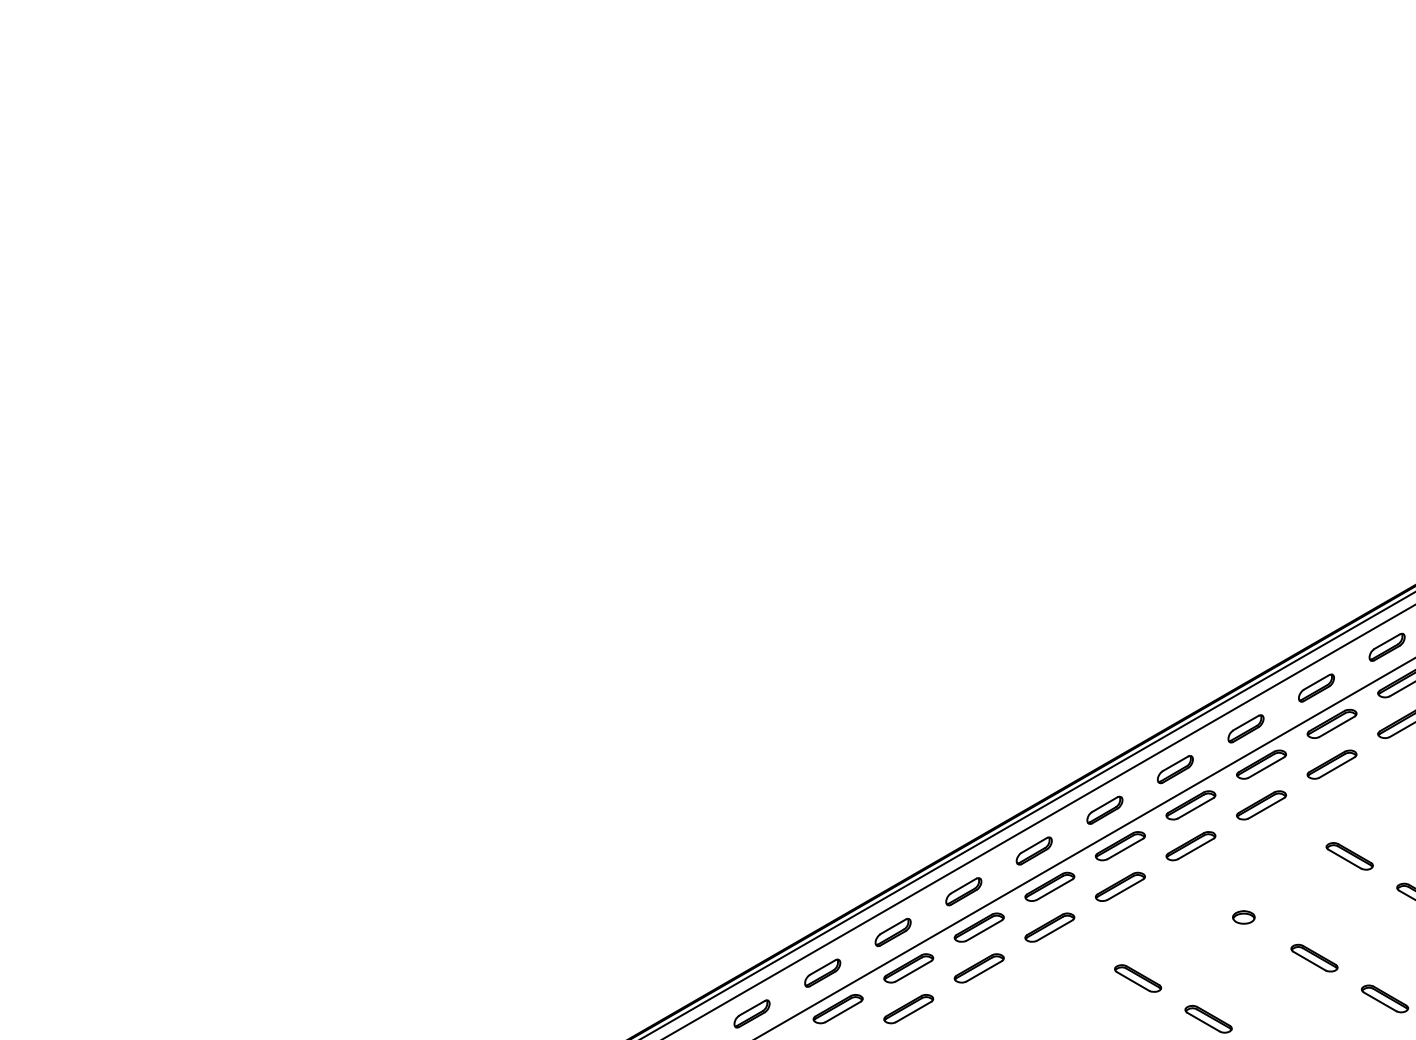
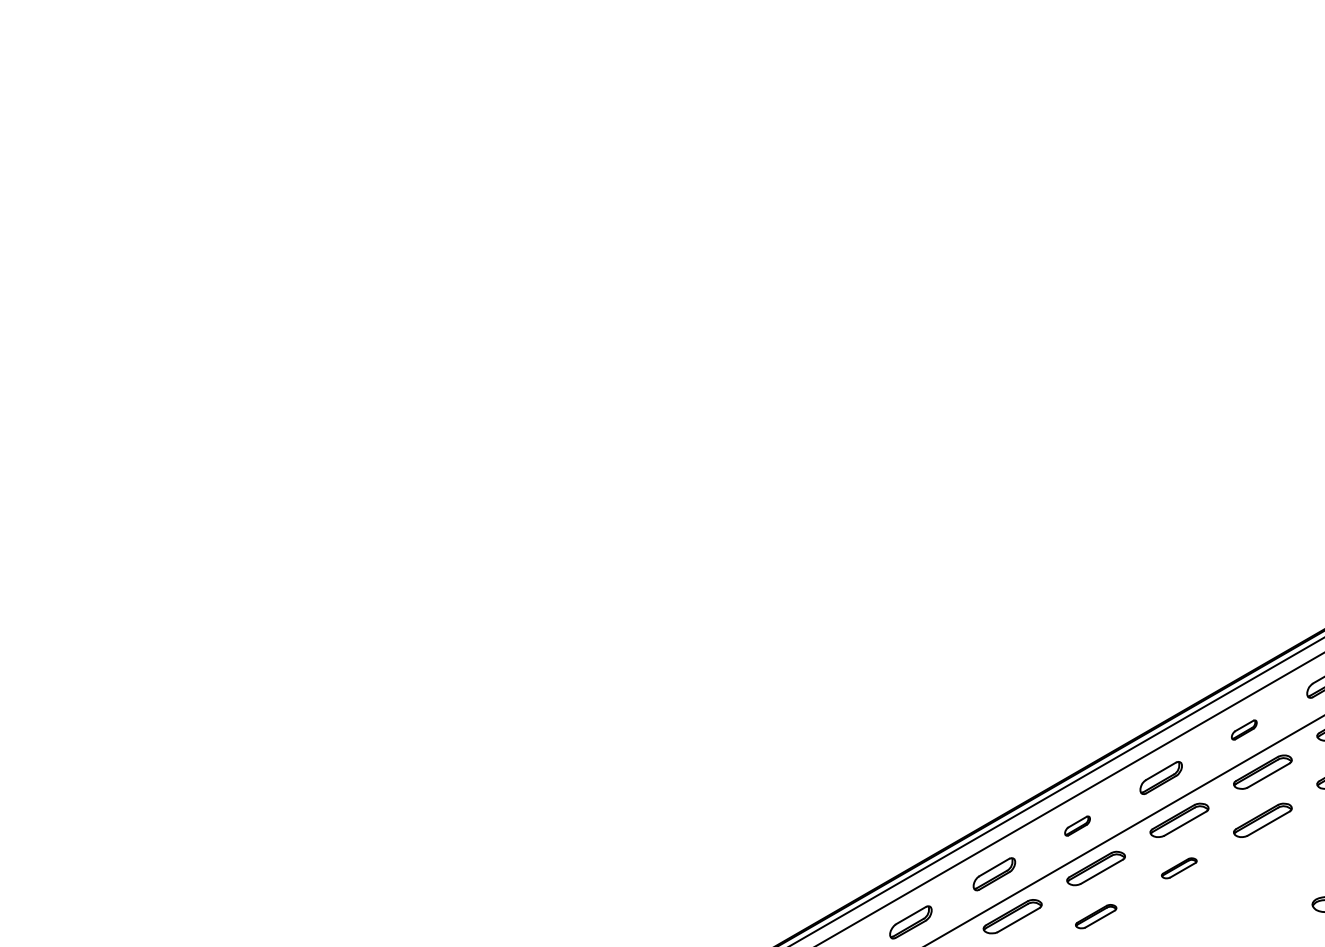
part: (1174, 769) -> (1243, 729), size x0.6
part: (1033, 850) -> (1076, 825), size x0.6
part: (1119, 886) -> (1178, 868), size x0.6
part: (1049, 927) -> (1095, 916), size x0.7

